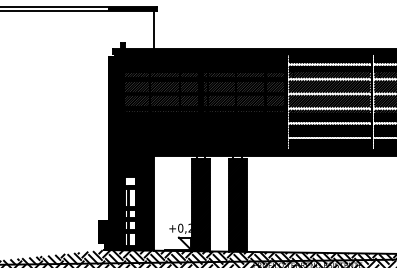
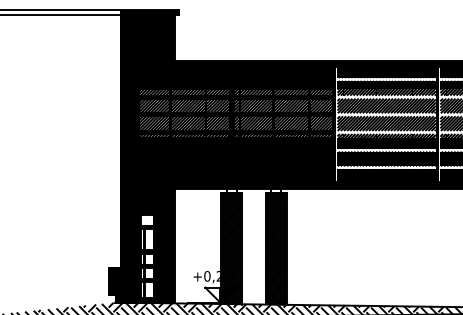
fill: (130, 33) -> (146, 42), added

